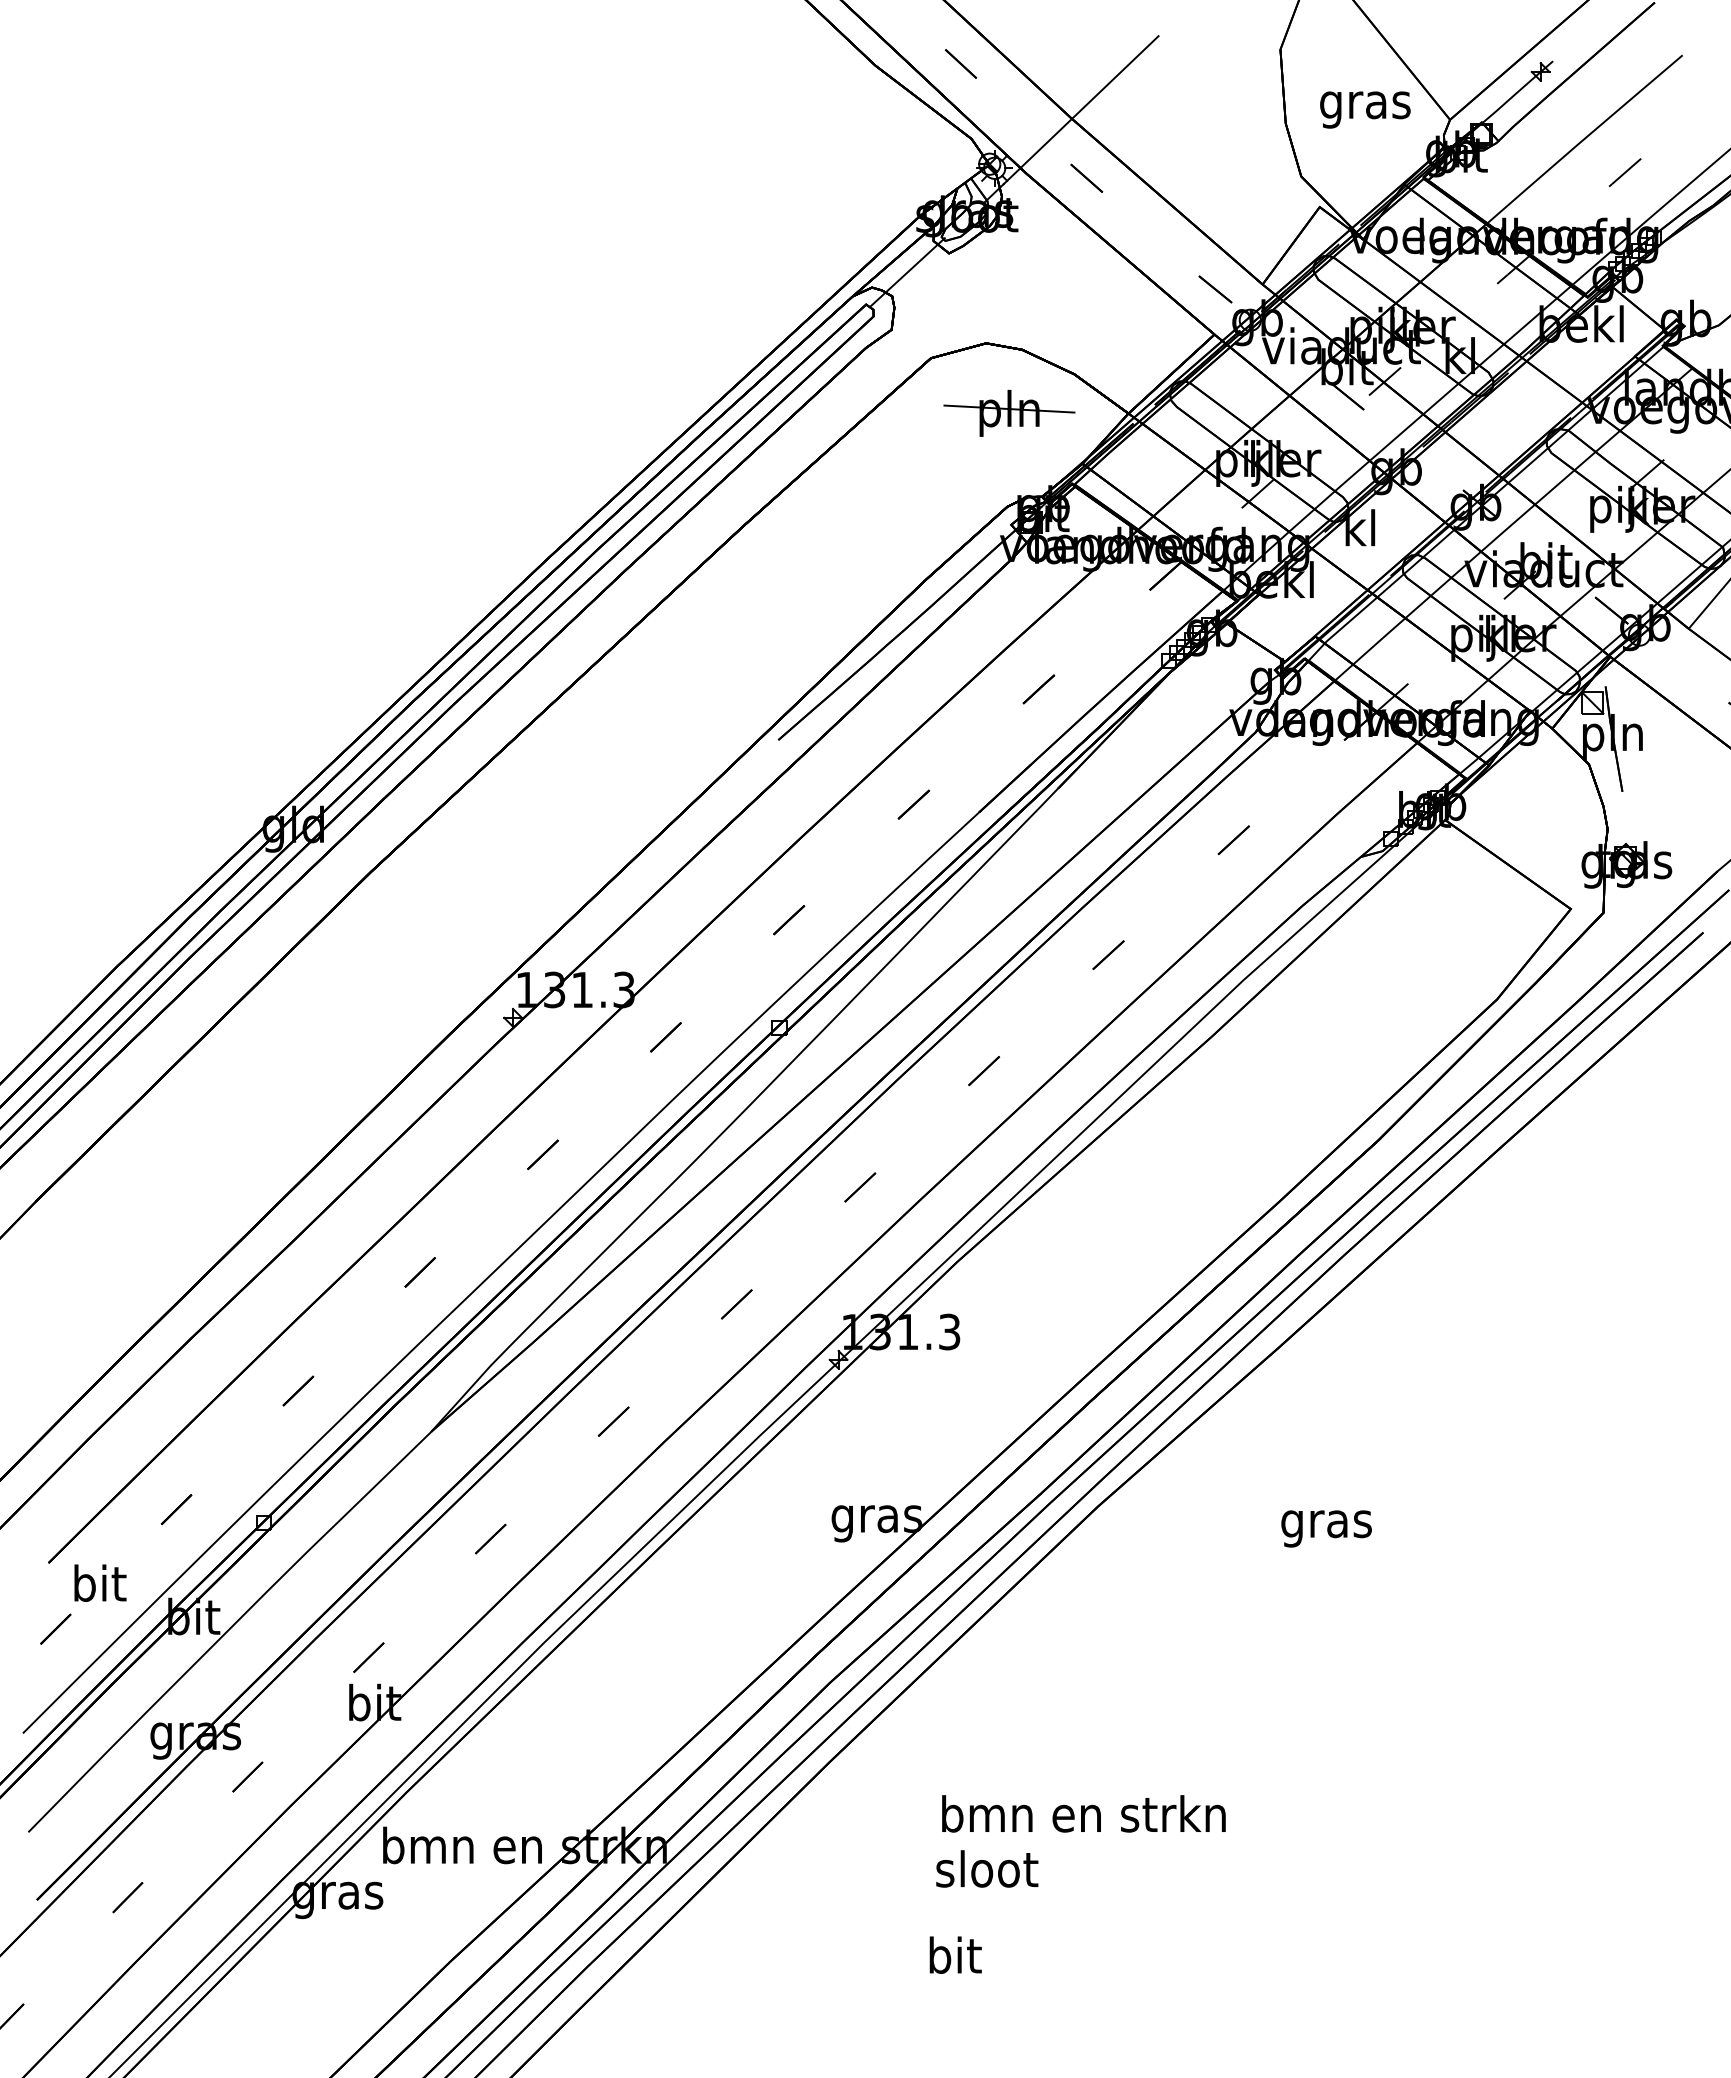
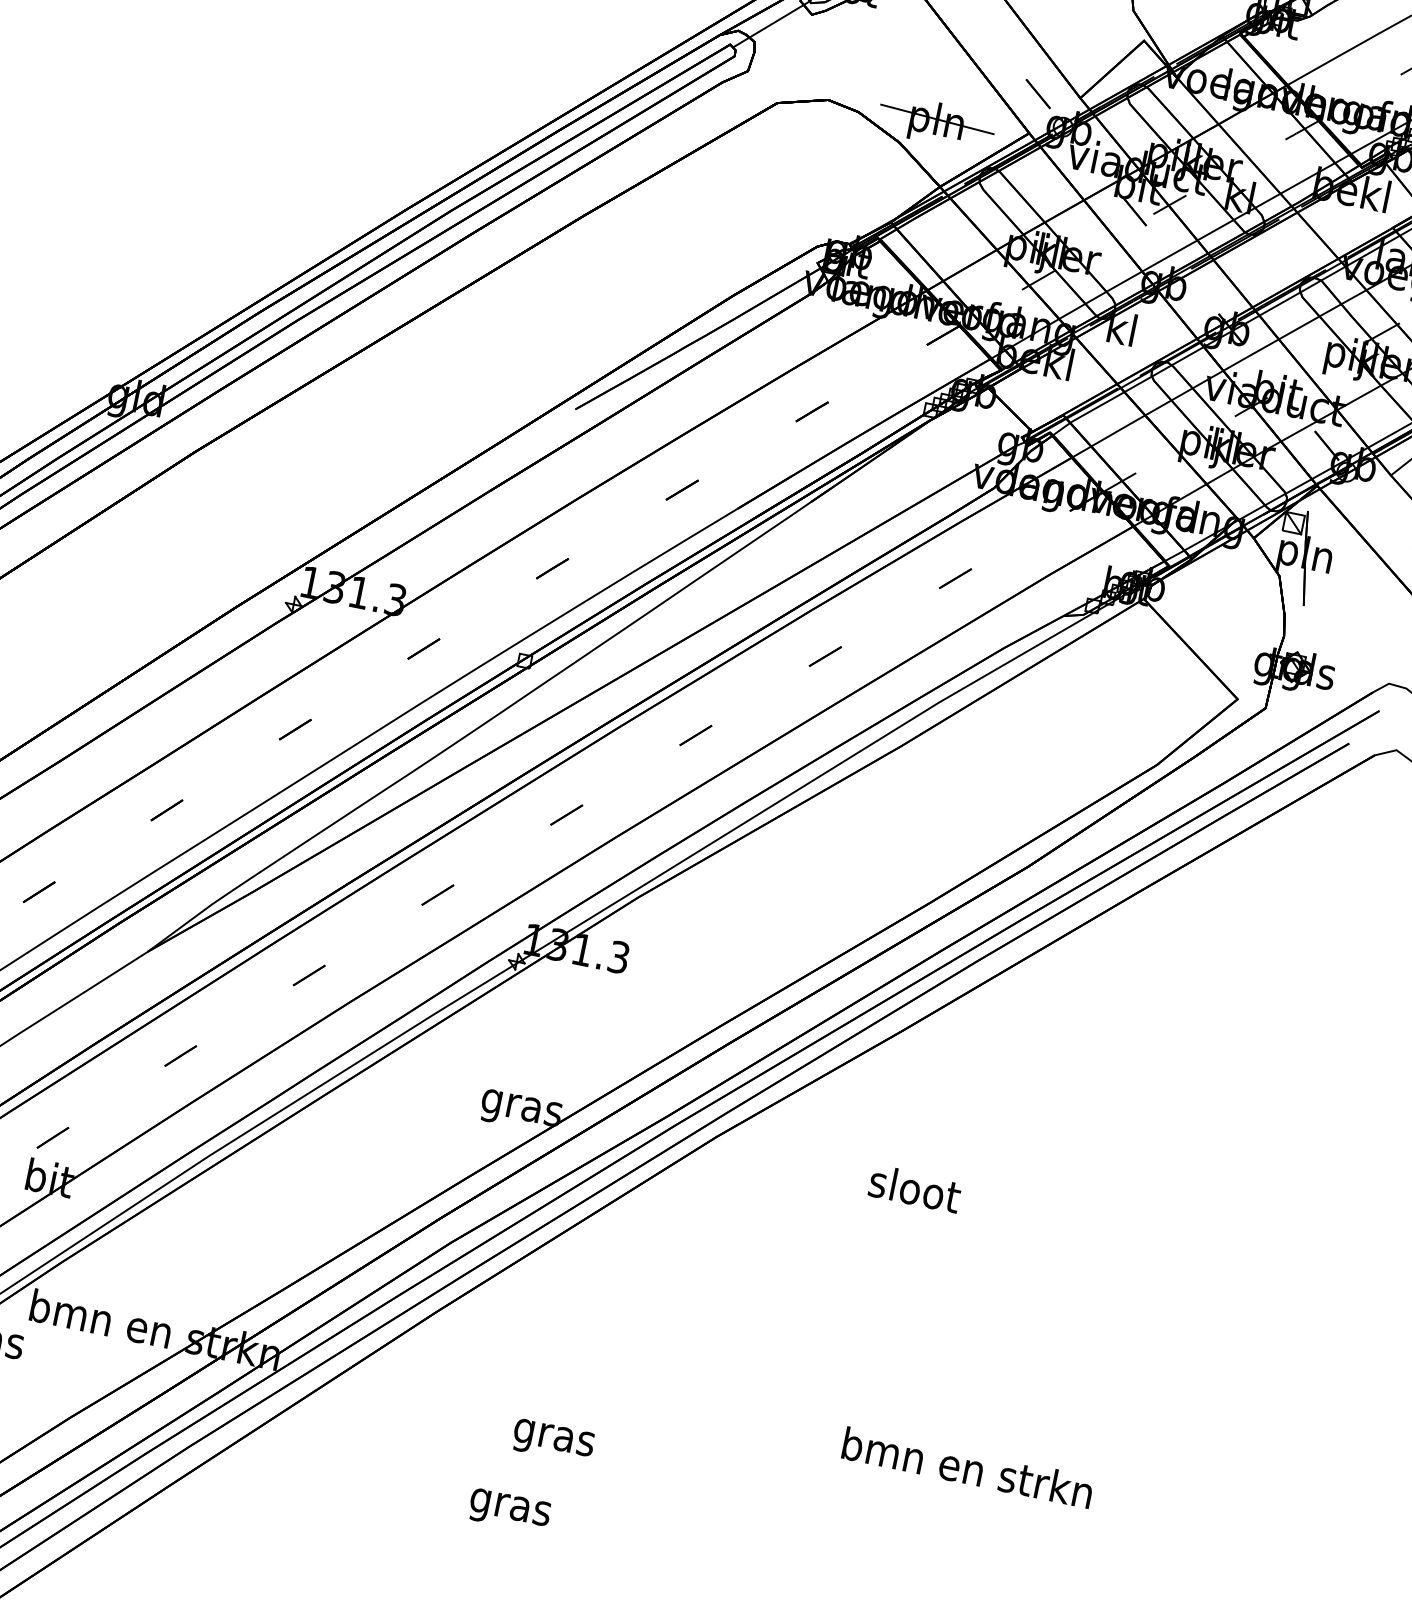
part: (1009, 412) -> (936, 122), moved
text: (1327, 1523) -> (914, 1192), gras -> sloot
text: (1083, 1813) -> (967, 1467), moved
text: (987, 1873) -> (554, 1437), sloot -> gras
text: (954, 1959) -> (510, 1506), bit -> gras

